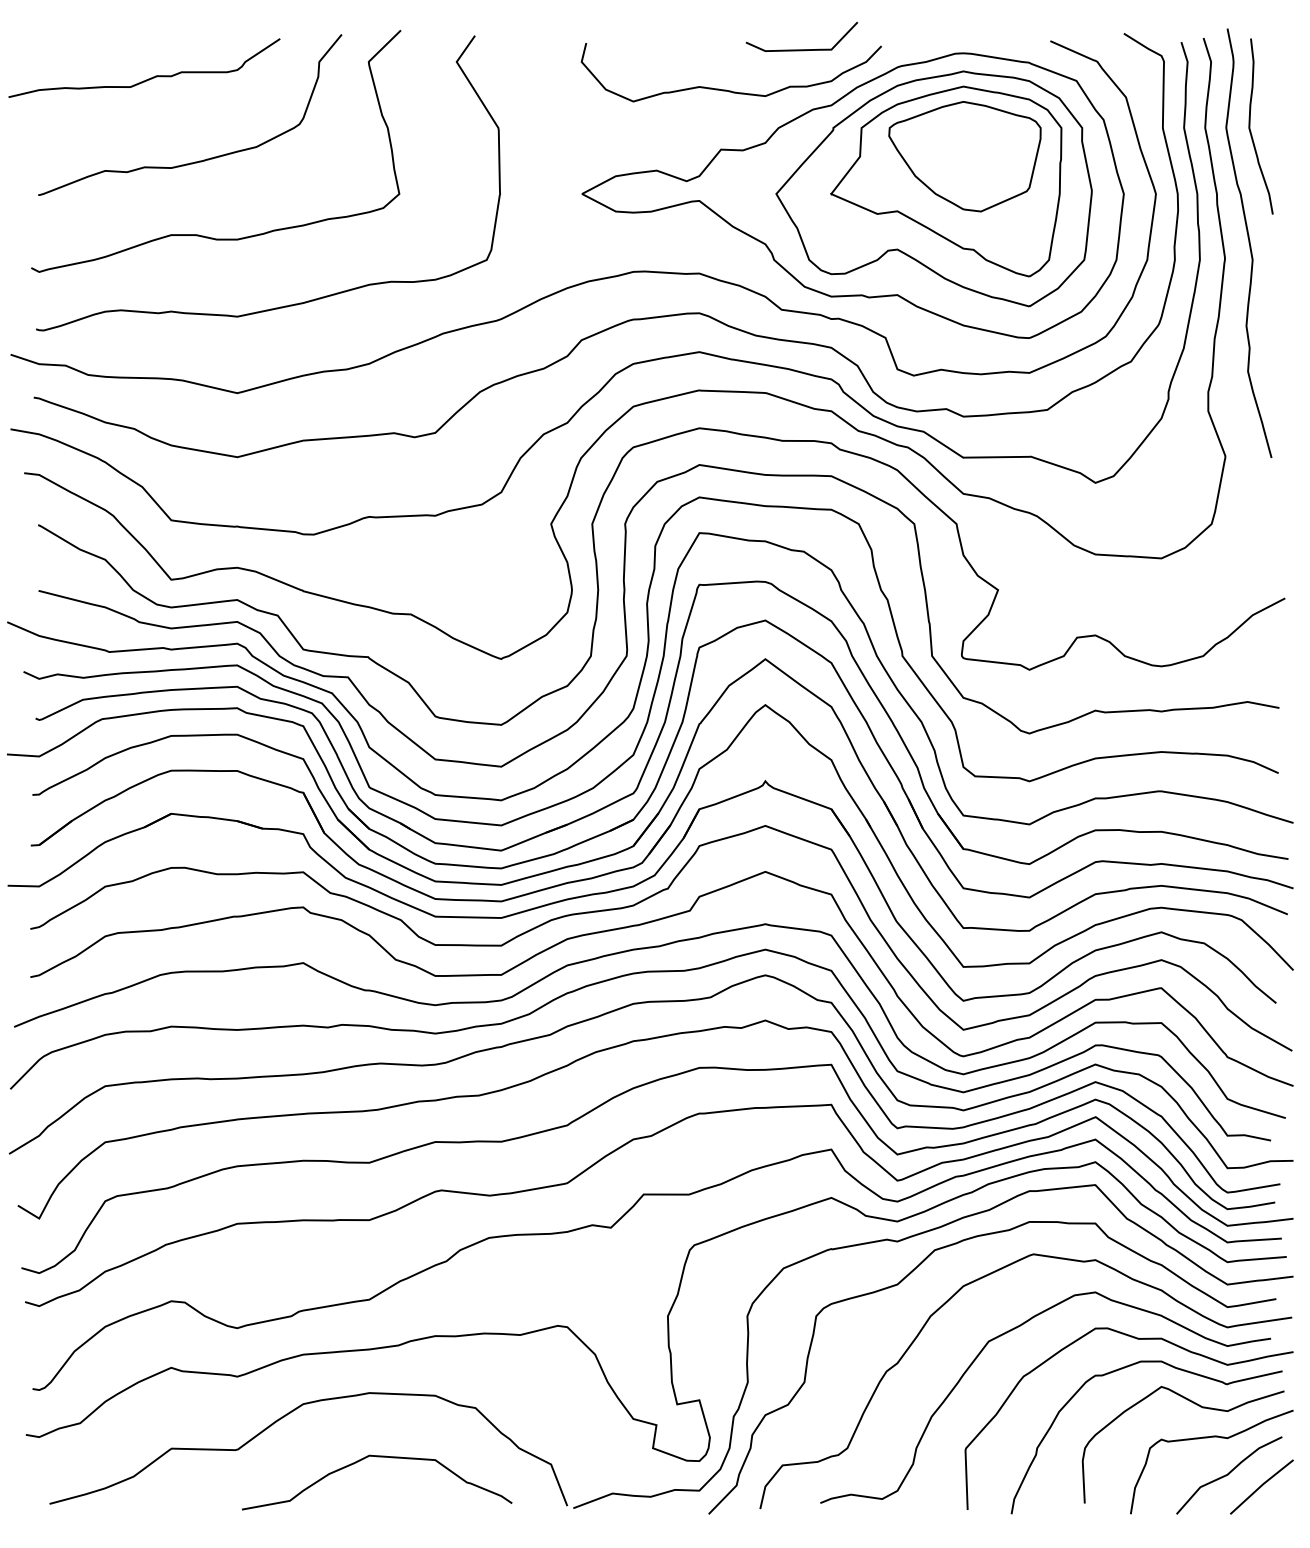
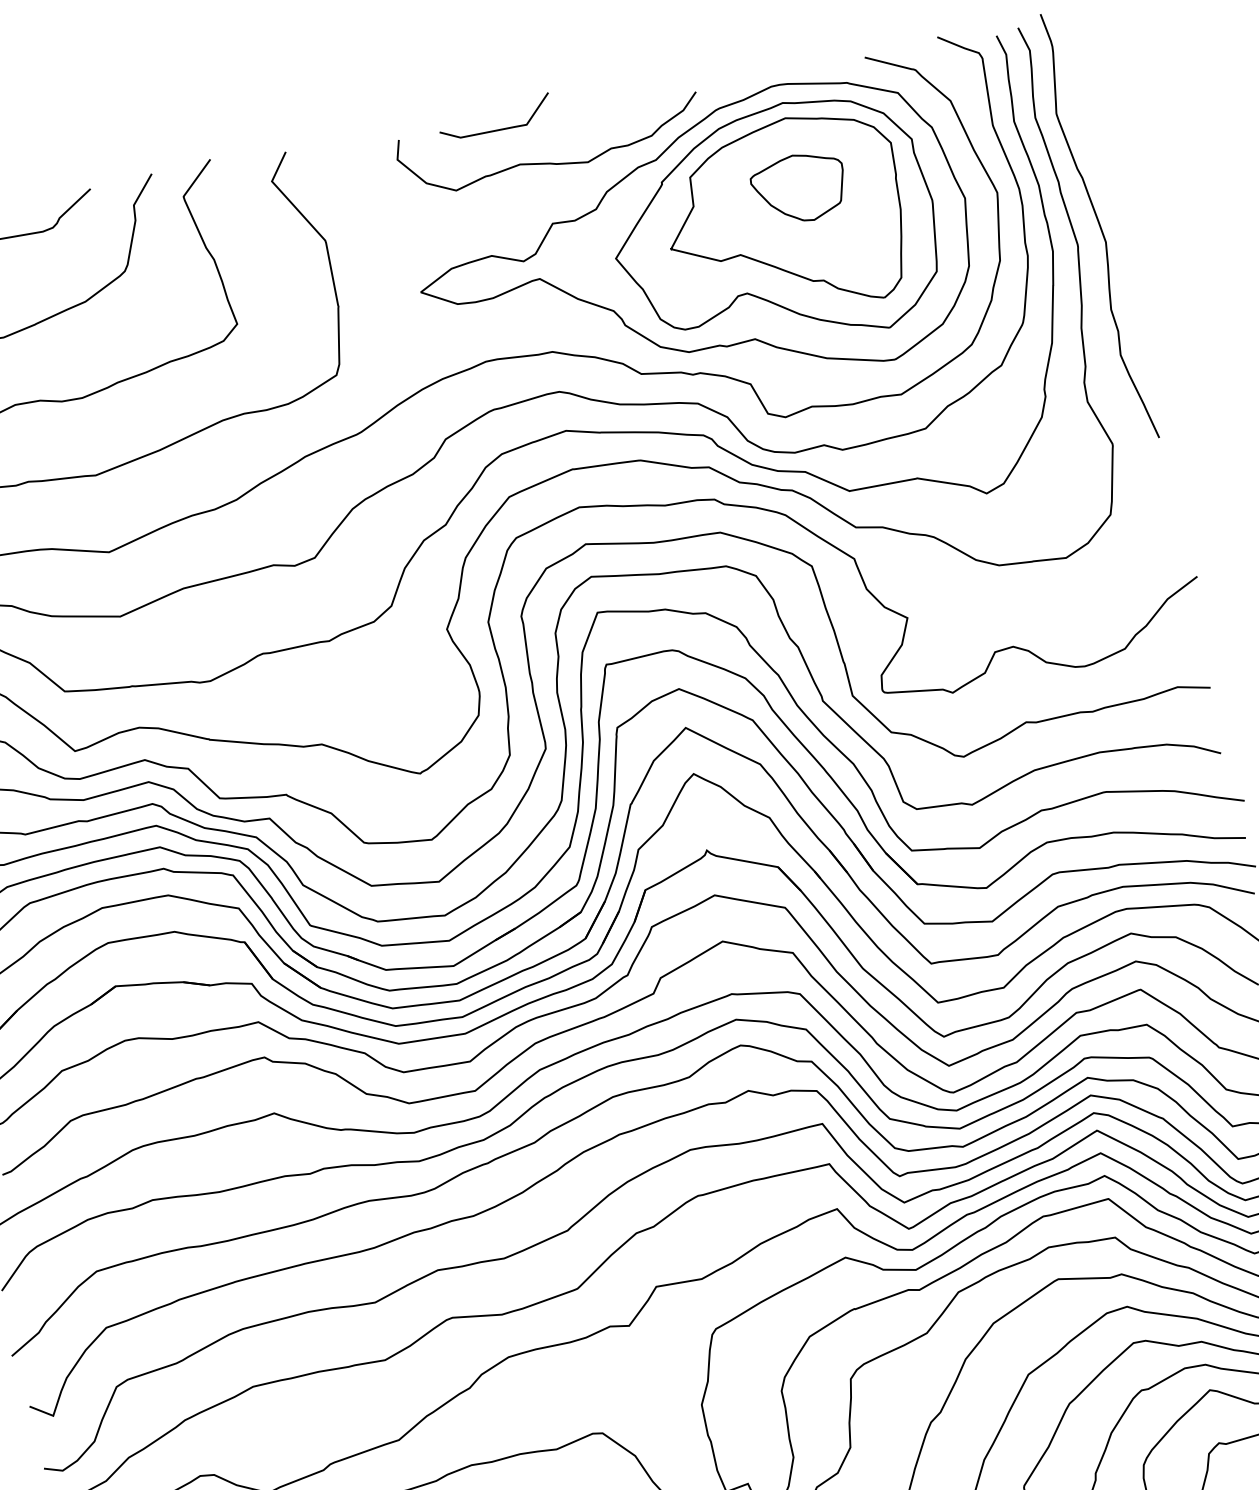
curve: (801, 49) -> (496, 129), moved
curve: (1250, 126) -> (1080, 108), removed
part: (964, 156) -> (798, 188), size x0.6

